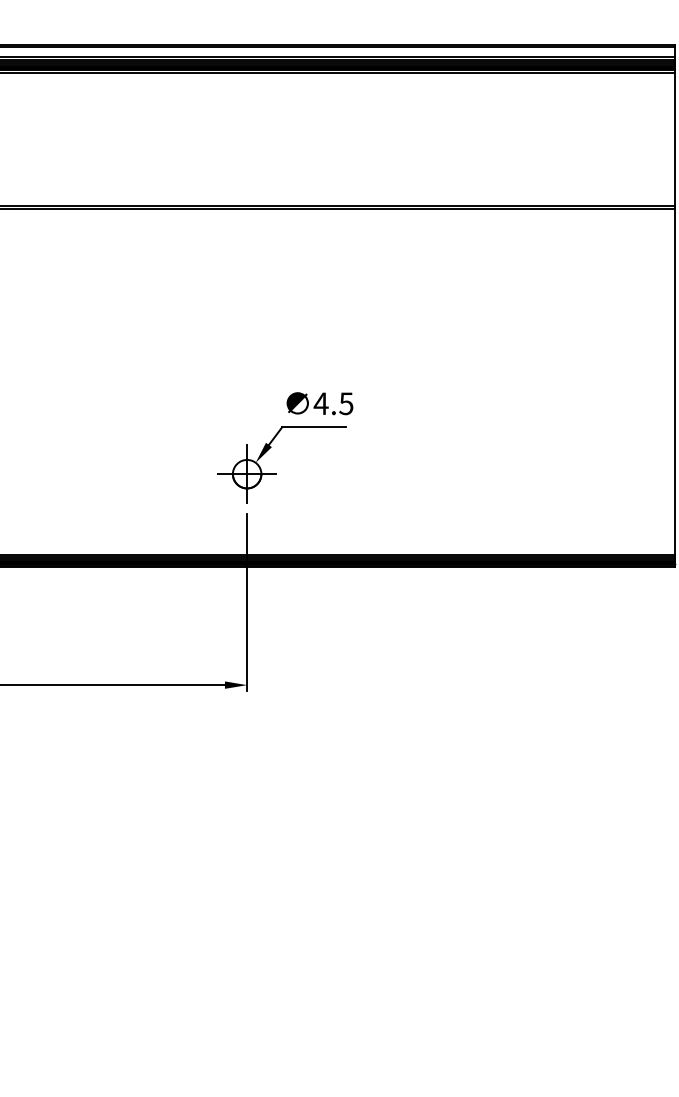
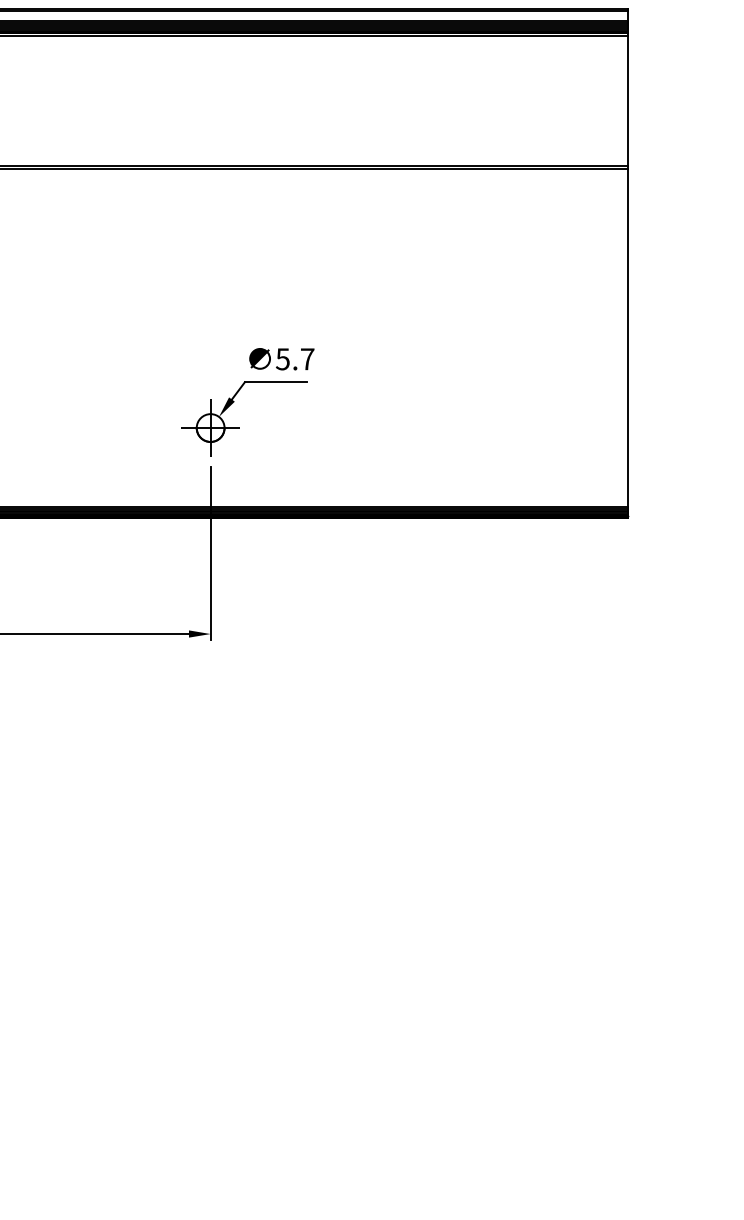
text: (333, 403) -> (294, 359), 4.5 -> 5.7

